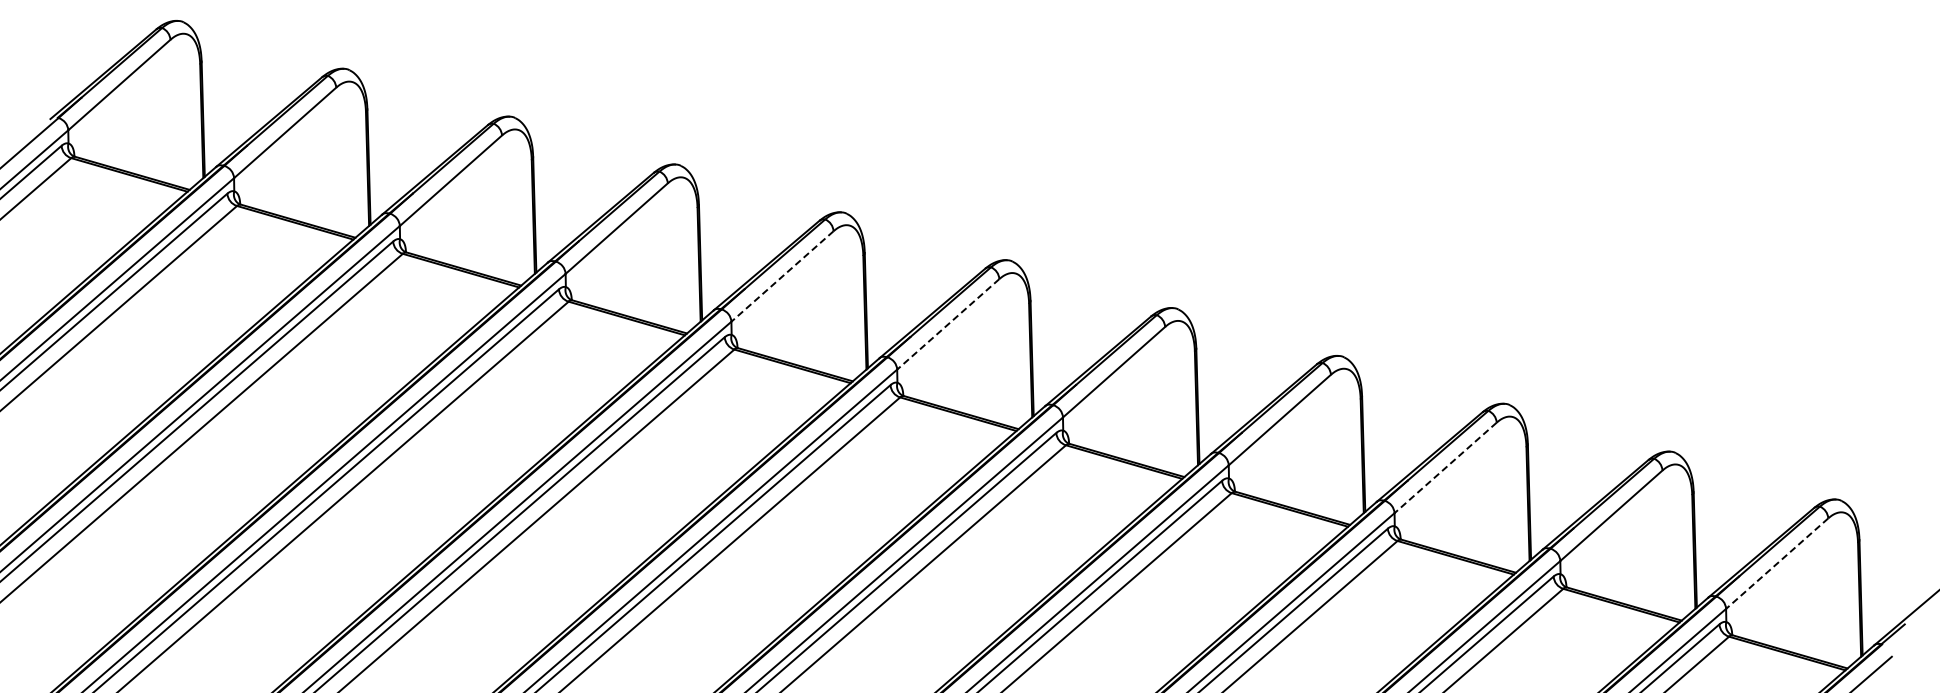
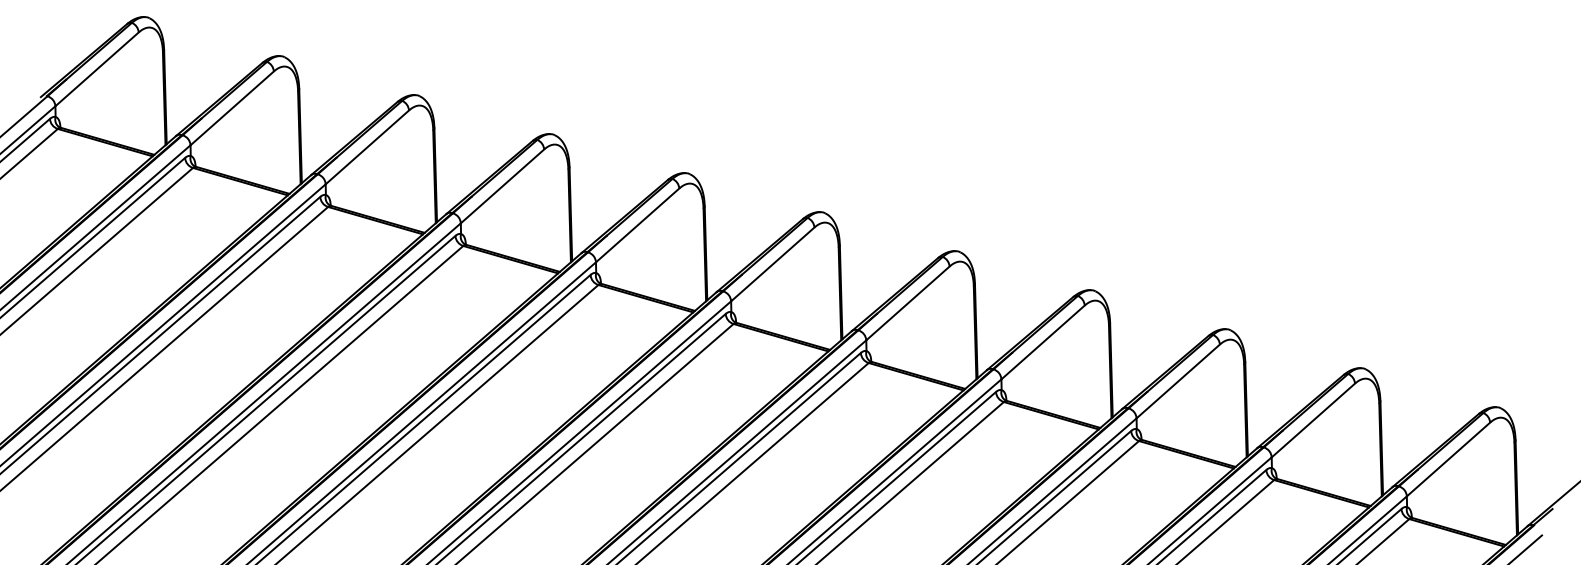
line: (782, 276) -> (637, 225), dashed -> solid
line: (947, 324) -> (772, 264), dashed -> solid
line: (1445, 468) -> (1178, 381), dashed -> solid
line: (1776, 563) -> (1447, 459), dashed -> solid

